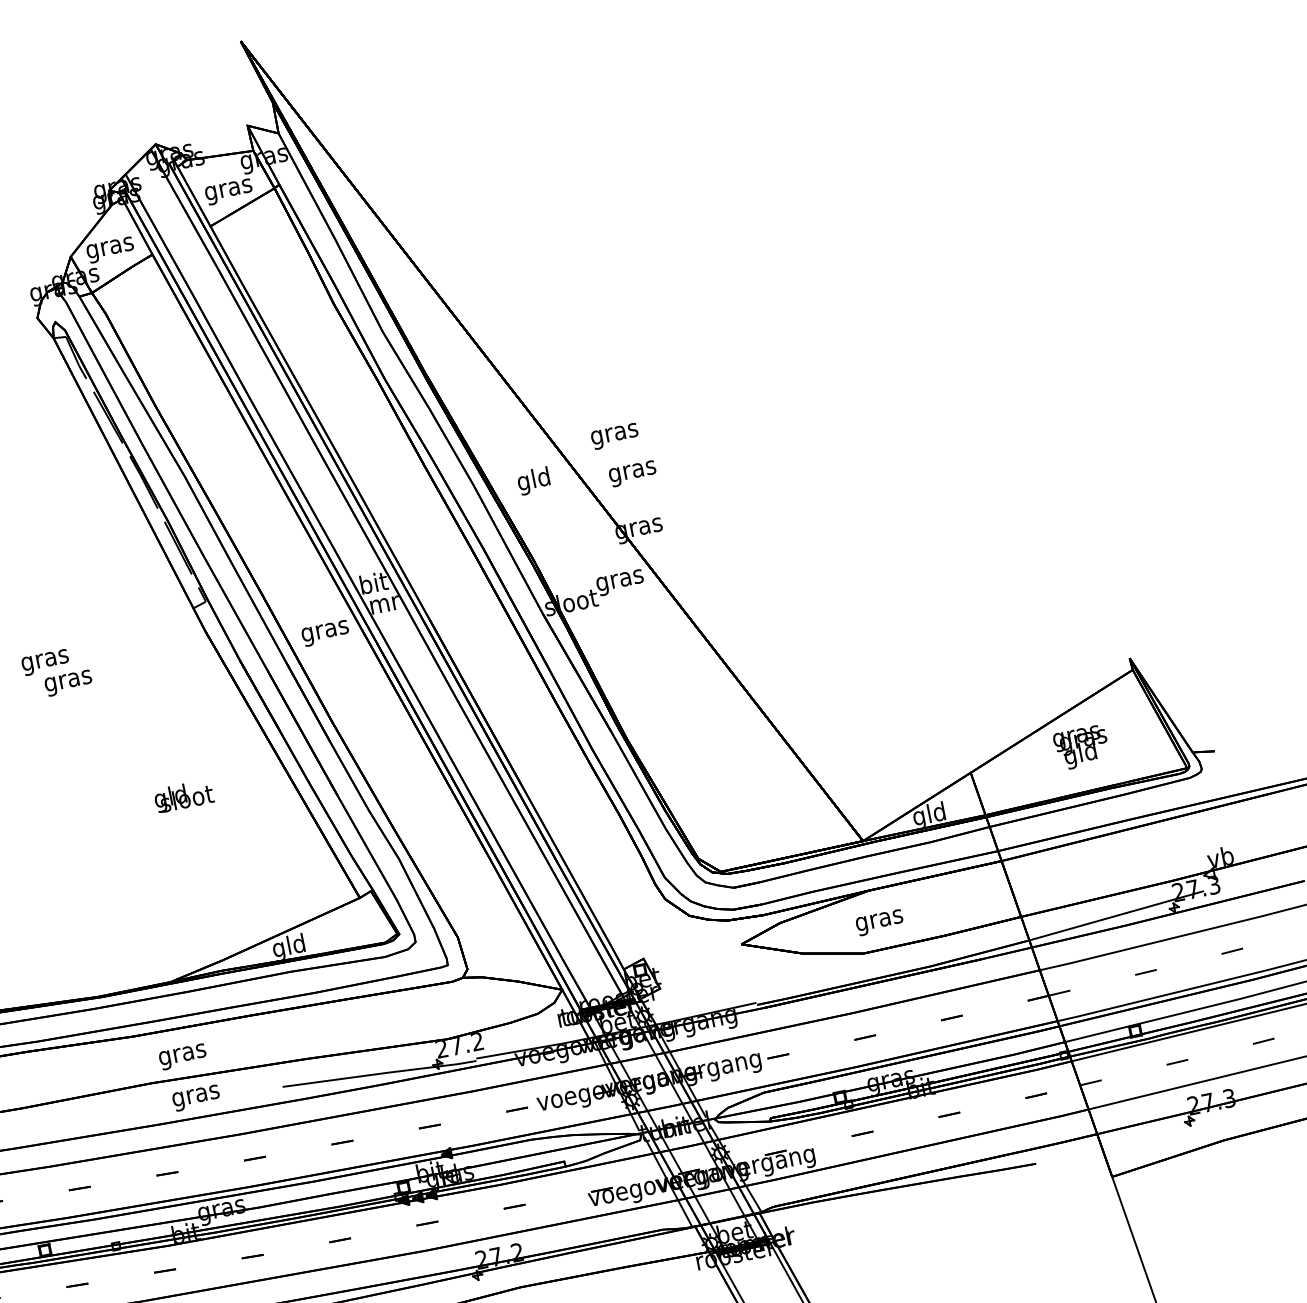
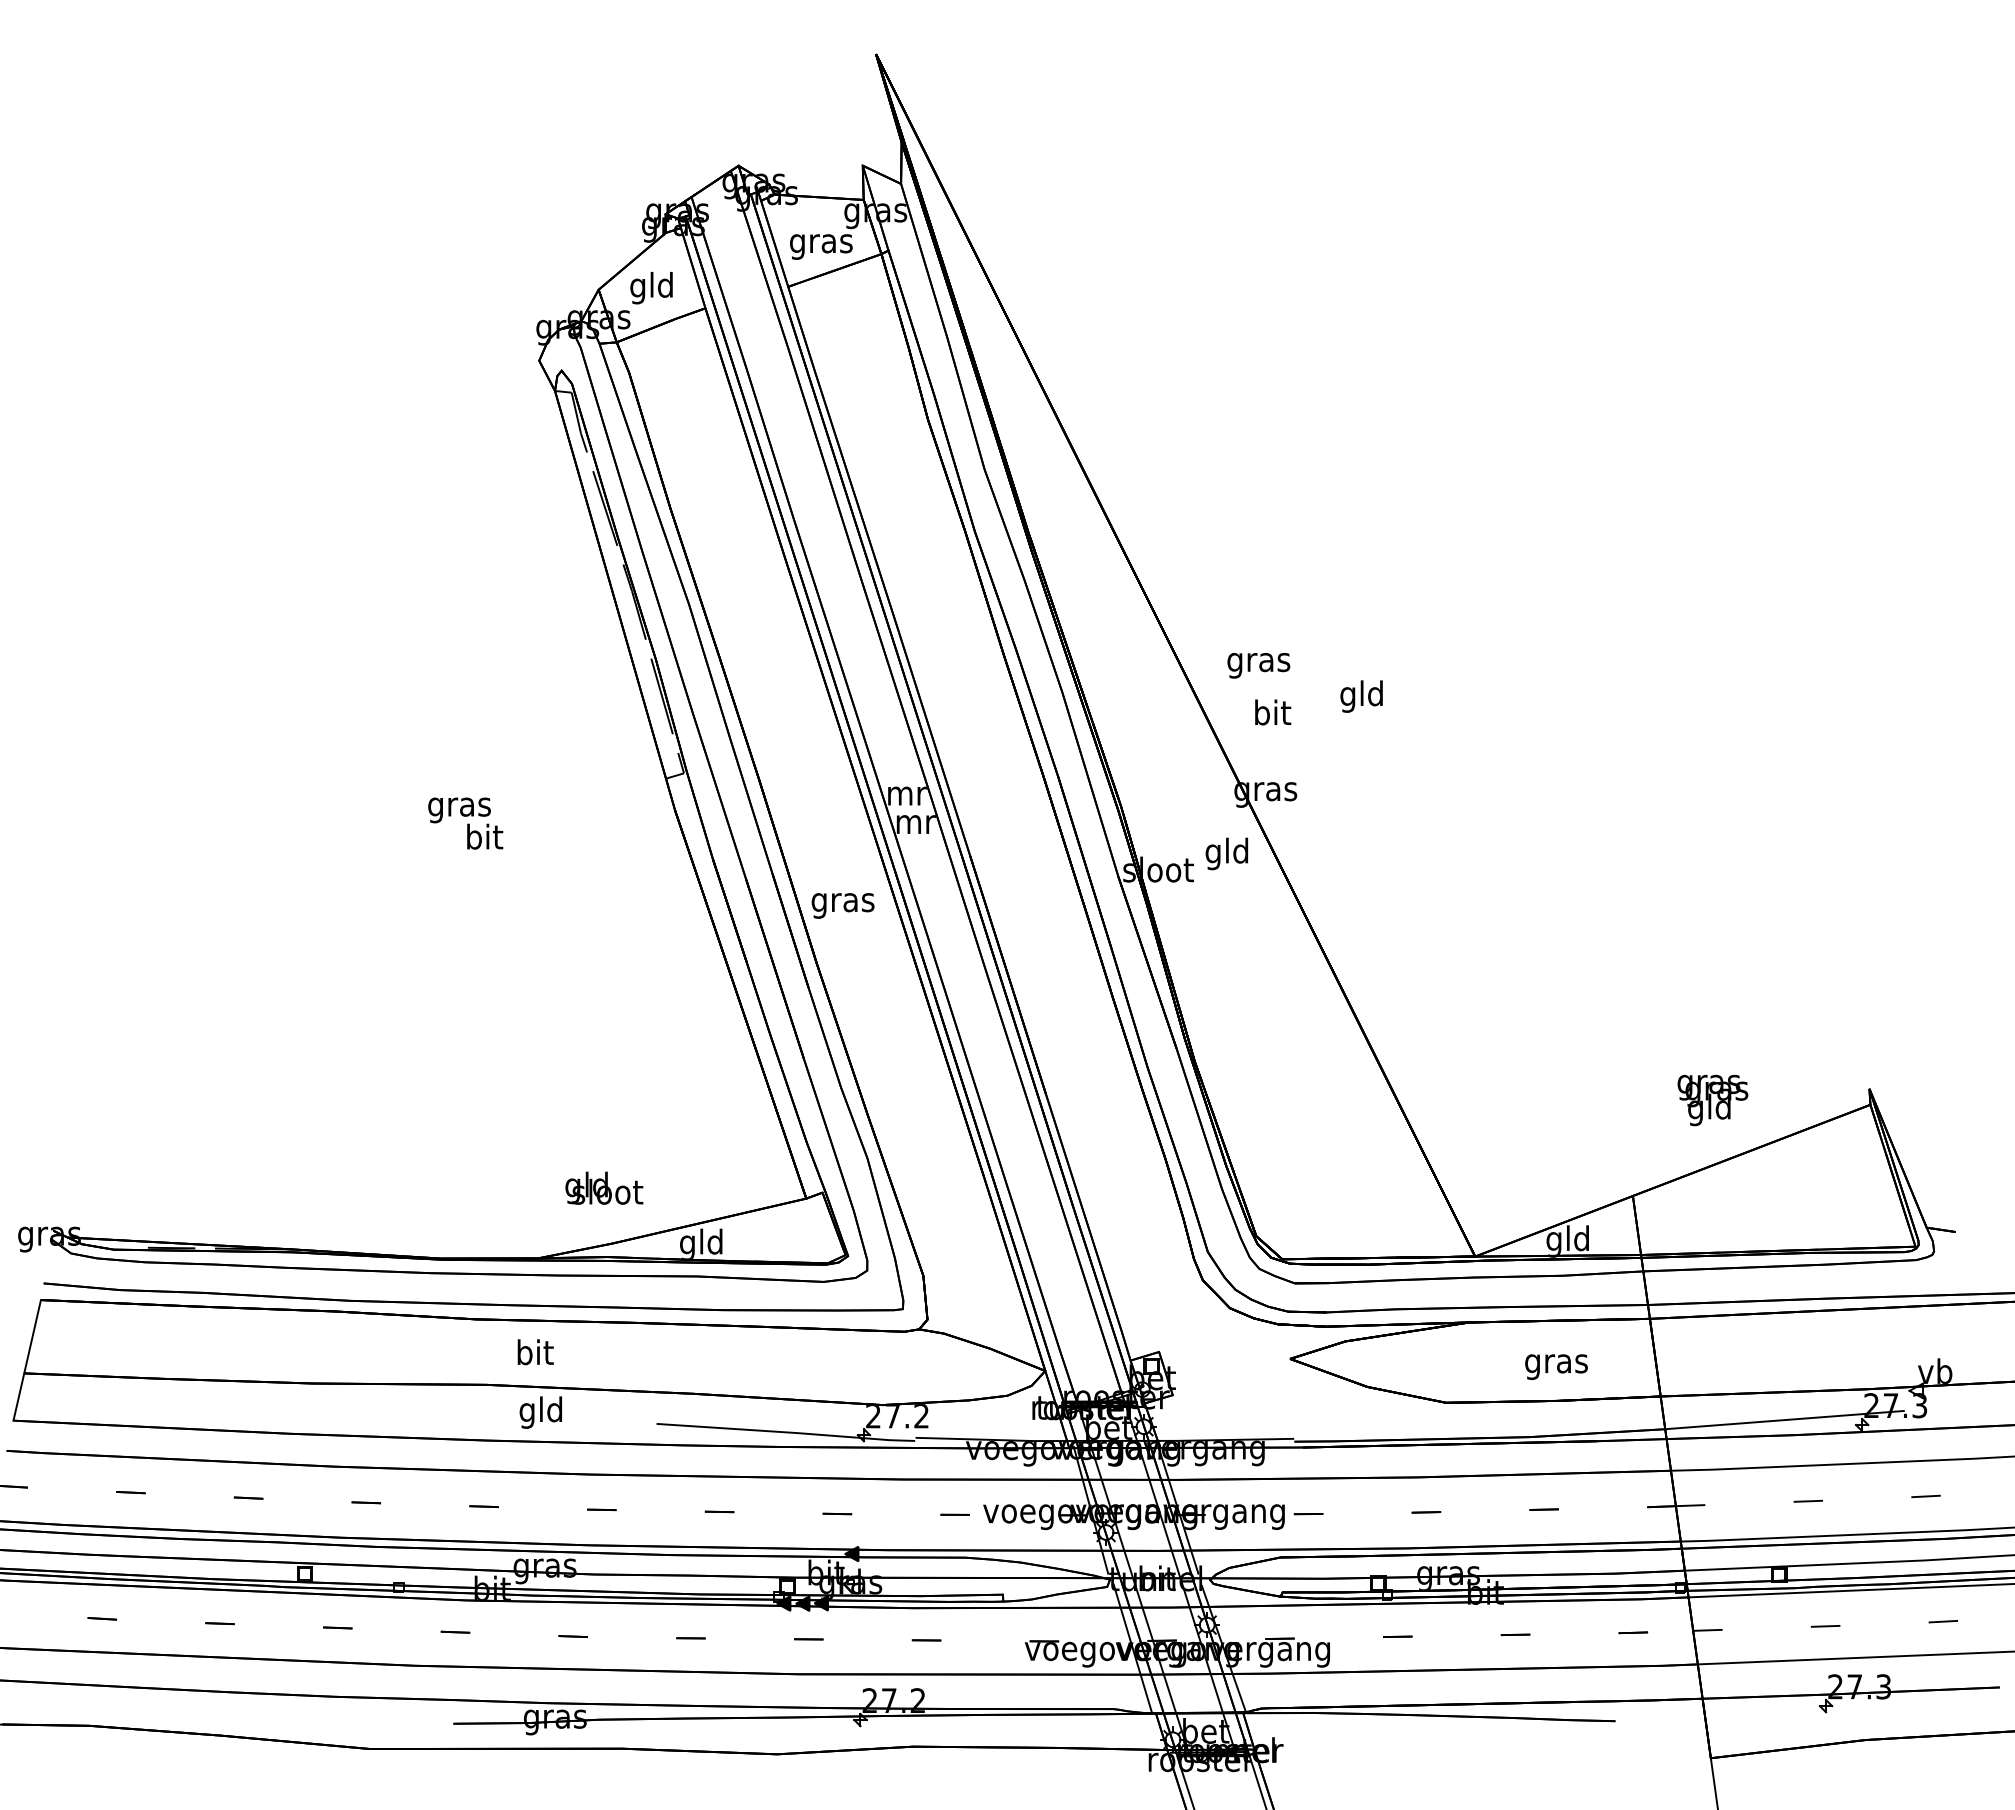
text: (109, 248) -> (651, 288), gras -> gld
text: (632, 471) -> (1272, 715), gras -> bit
text: (533, 481) -> (1361, 696), moved
text: (619, 579) -> (1227, 853), gras -> gld
text: (374, 582) -> (907, 792), bit -> mr
text: (325, 633) -> (842, 905), moved
text: (68, 680) -> (484, 839), gras -> bit
text: (1081, 747) -> (1712, 1100), moved
text: (183, 795) -> (604, 1187), moved
text: (879, 922) -> (1556, 1366), moved
text: (182, 1054) -> (534, 1355), gras -> bit
text: (195, 1095) -> (541, 1412), gras -> gld

